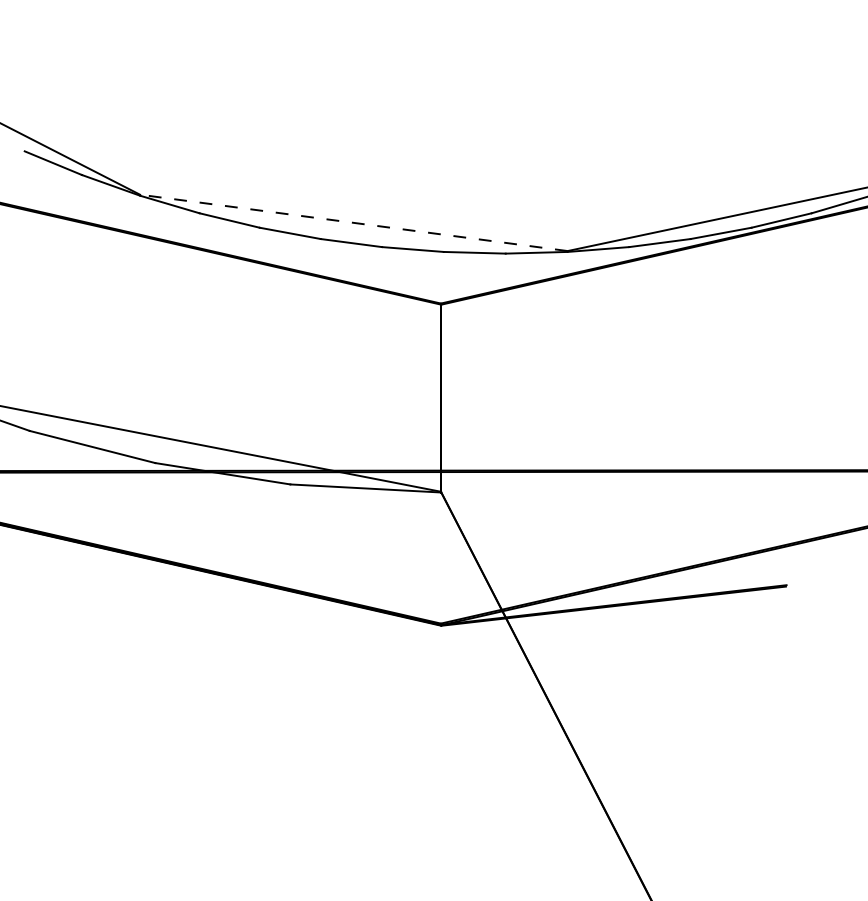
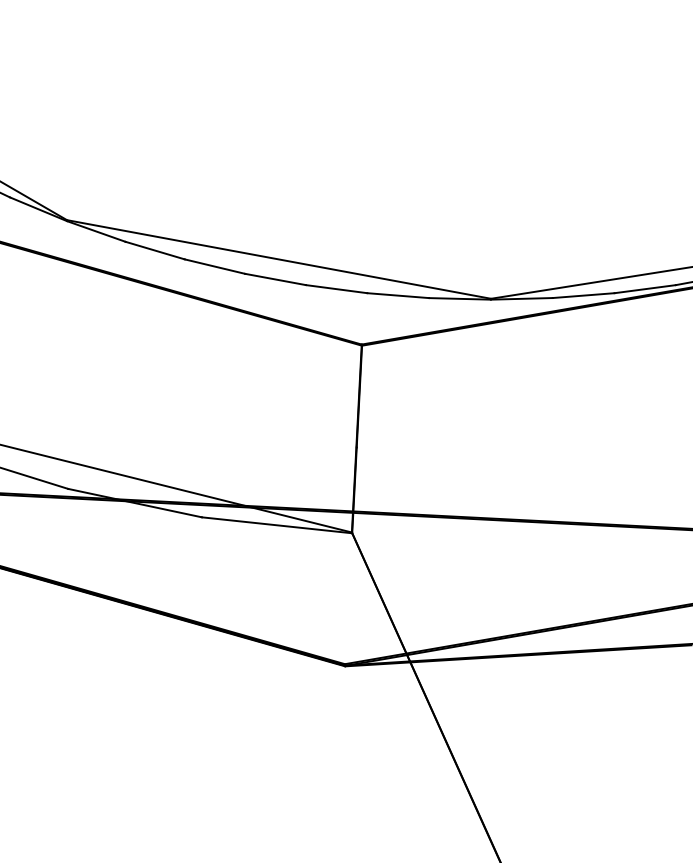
line: (353, 222) -> (278, 259), dashed -> solid

